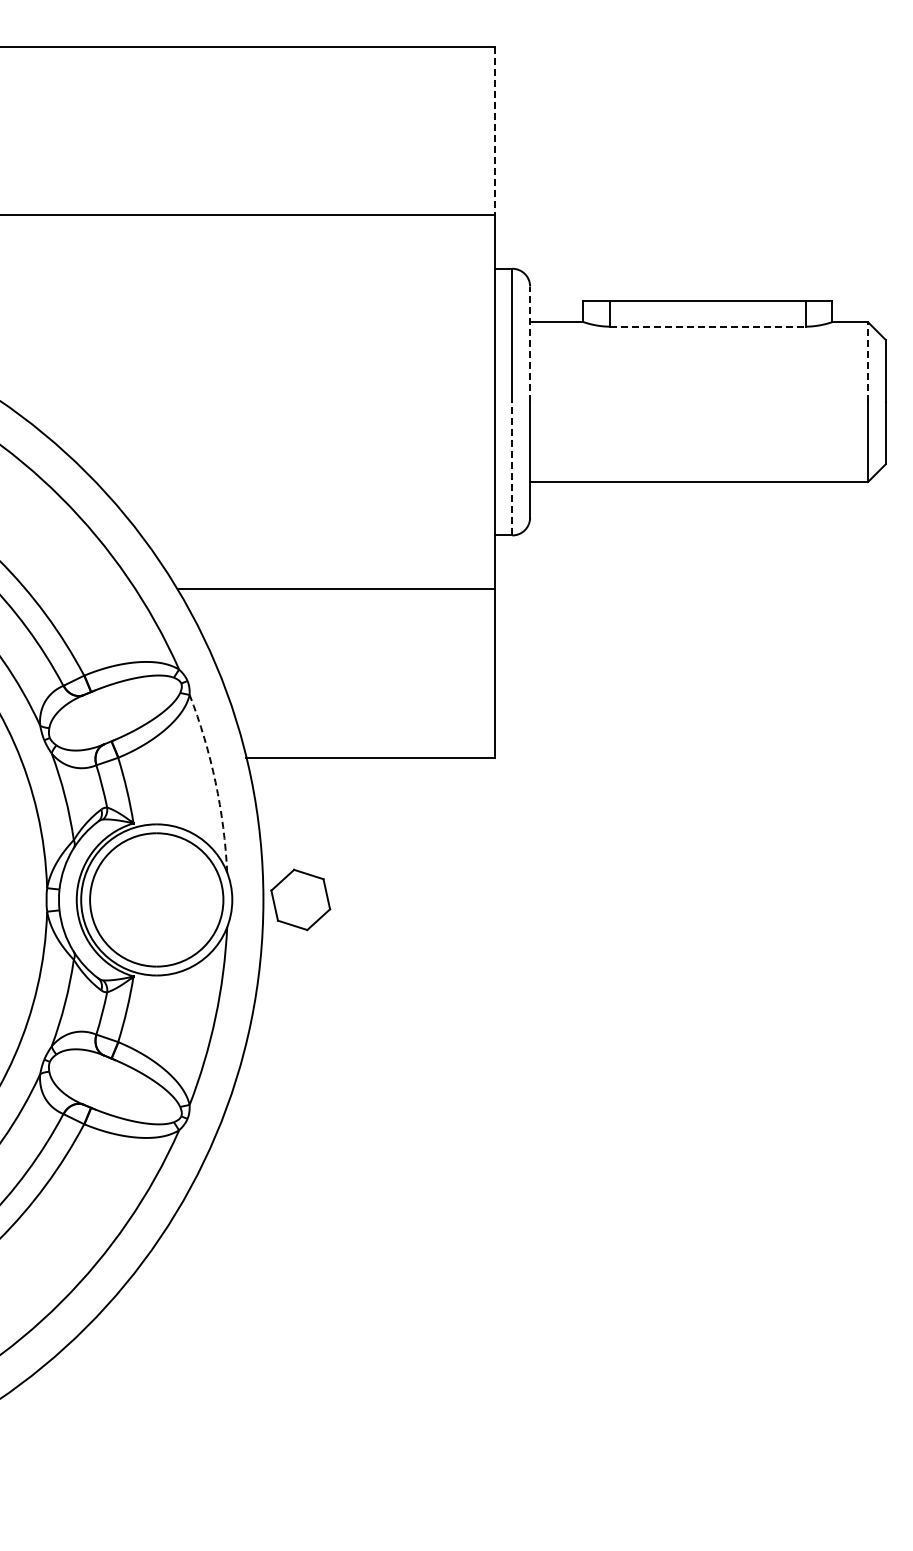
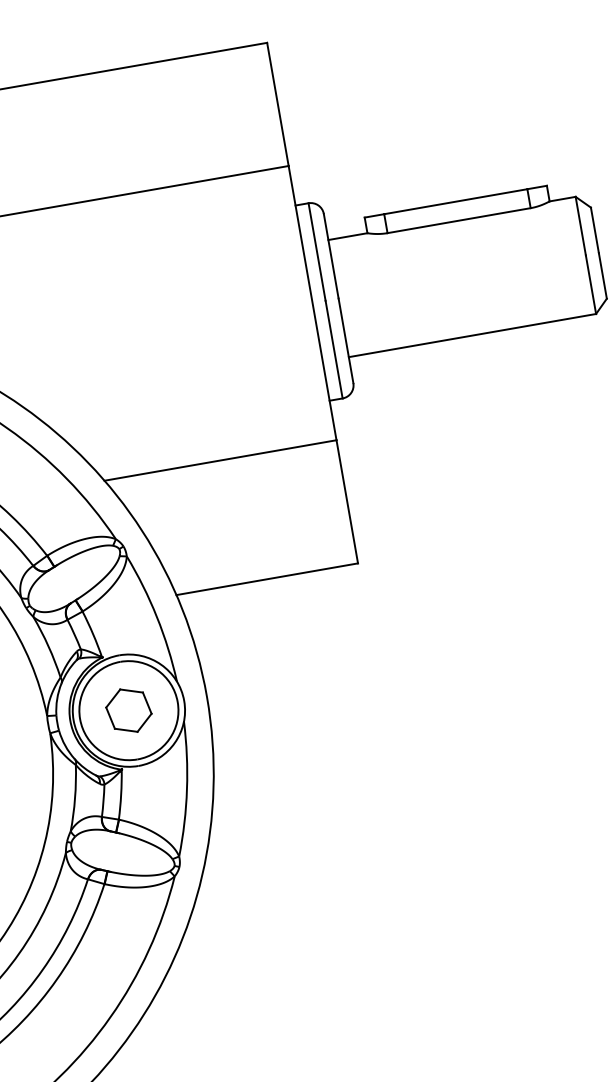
line: (494, 131) -> (277, 105), dashed -> solid
line: (707, 326) -> (458, 220), dashed -> solid
line: (530, 344) -> (331, 256), dashed -> solid
line: (867, 361) -> (580, 225), dashed -> solid
line: (512, 468) -> (334, 349), dashed -> solid
arc: (215, 782) -> (156, 617), dashed -> solid
part: (300, 899) -> (128, 710), moved

